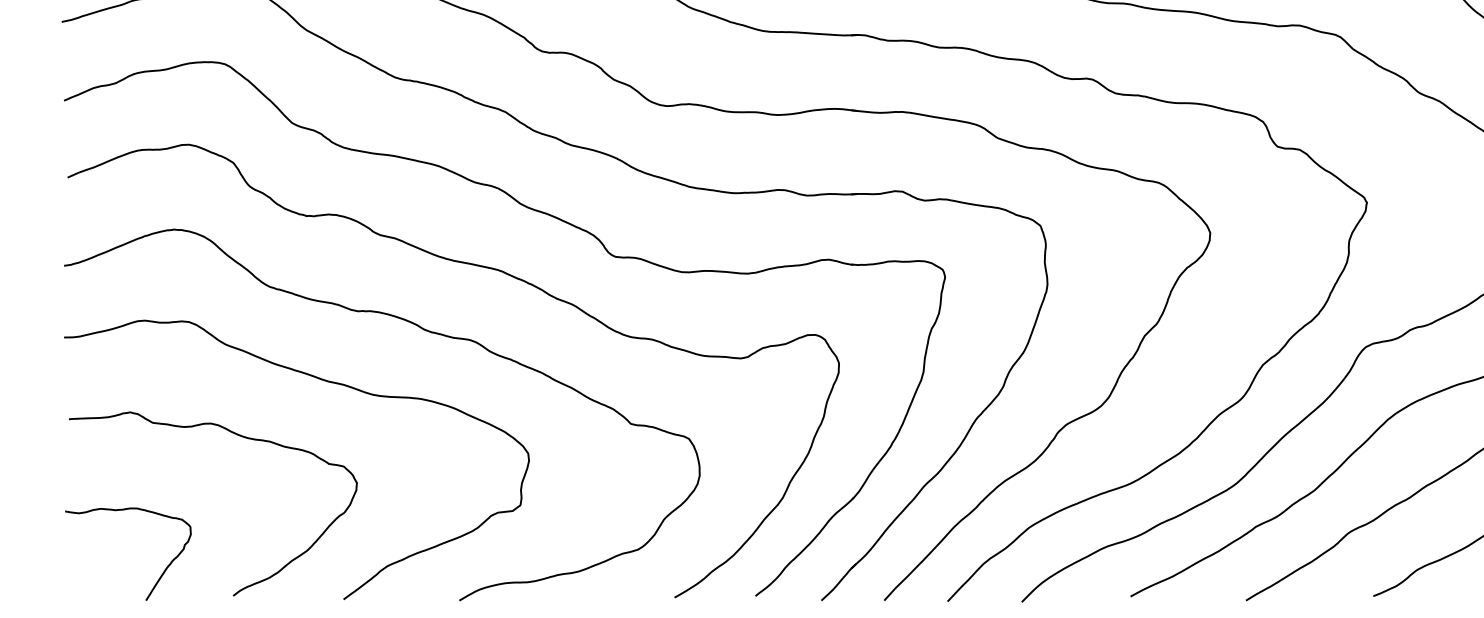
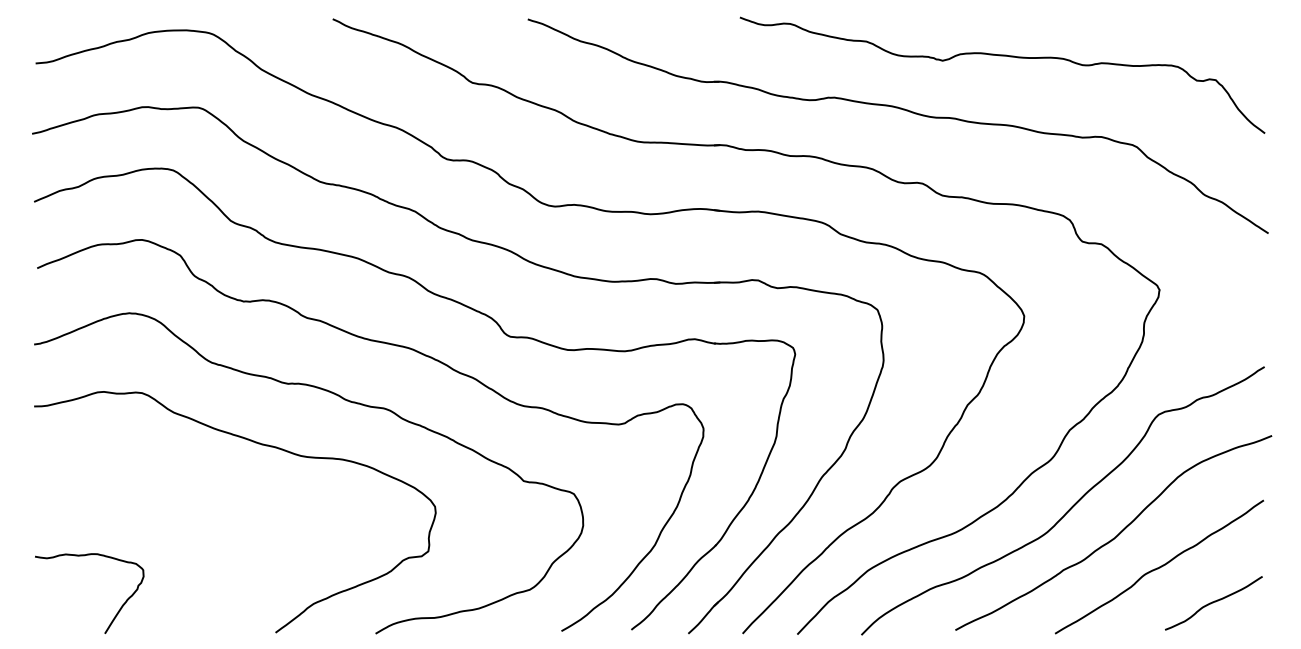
curve: (237, 435) -> (183, 491), removed

